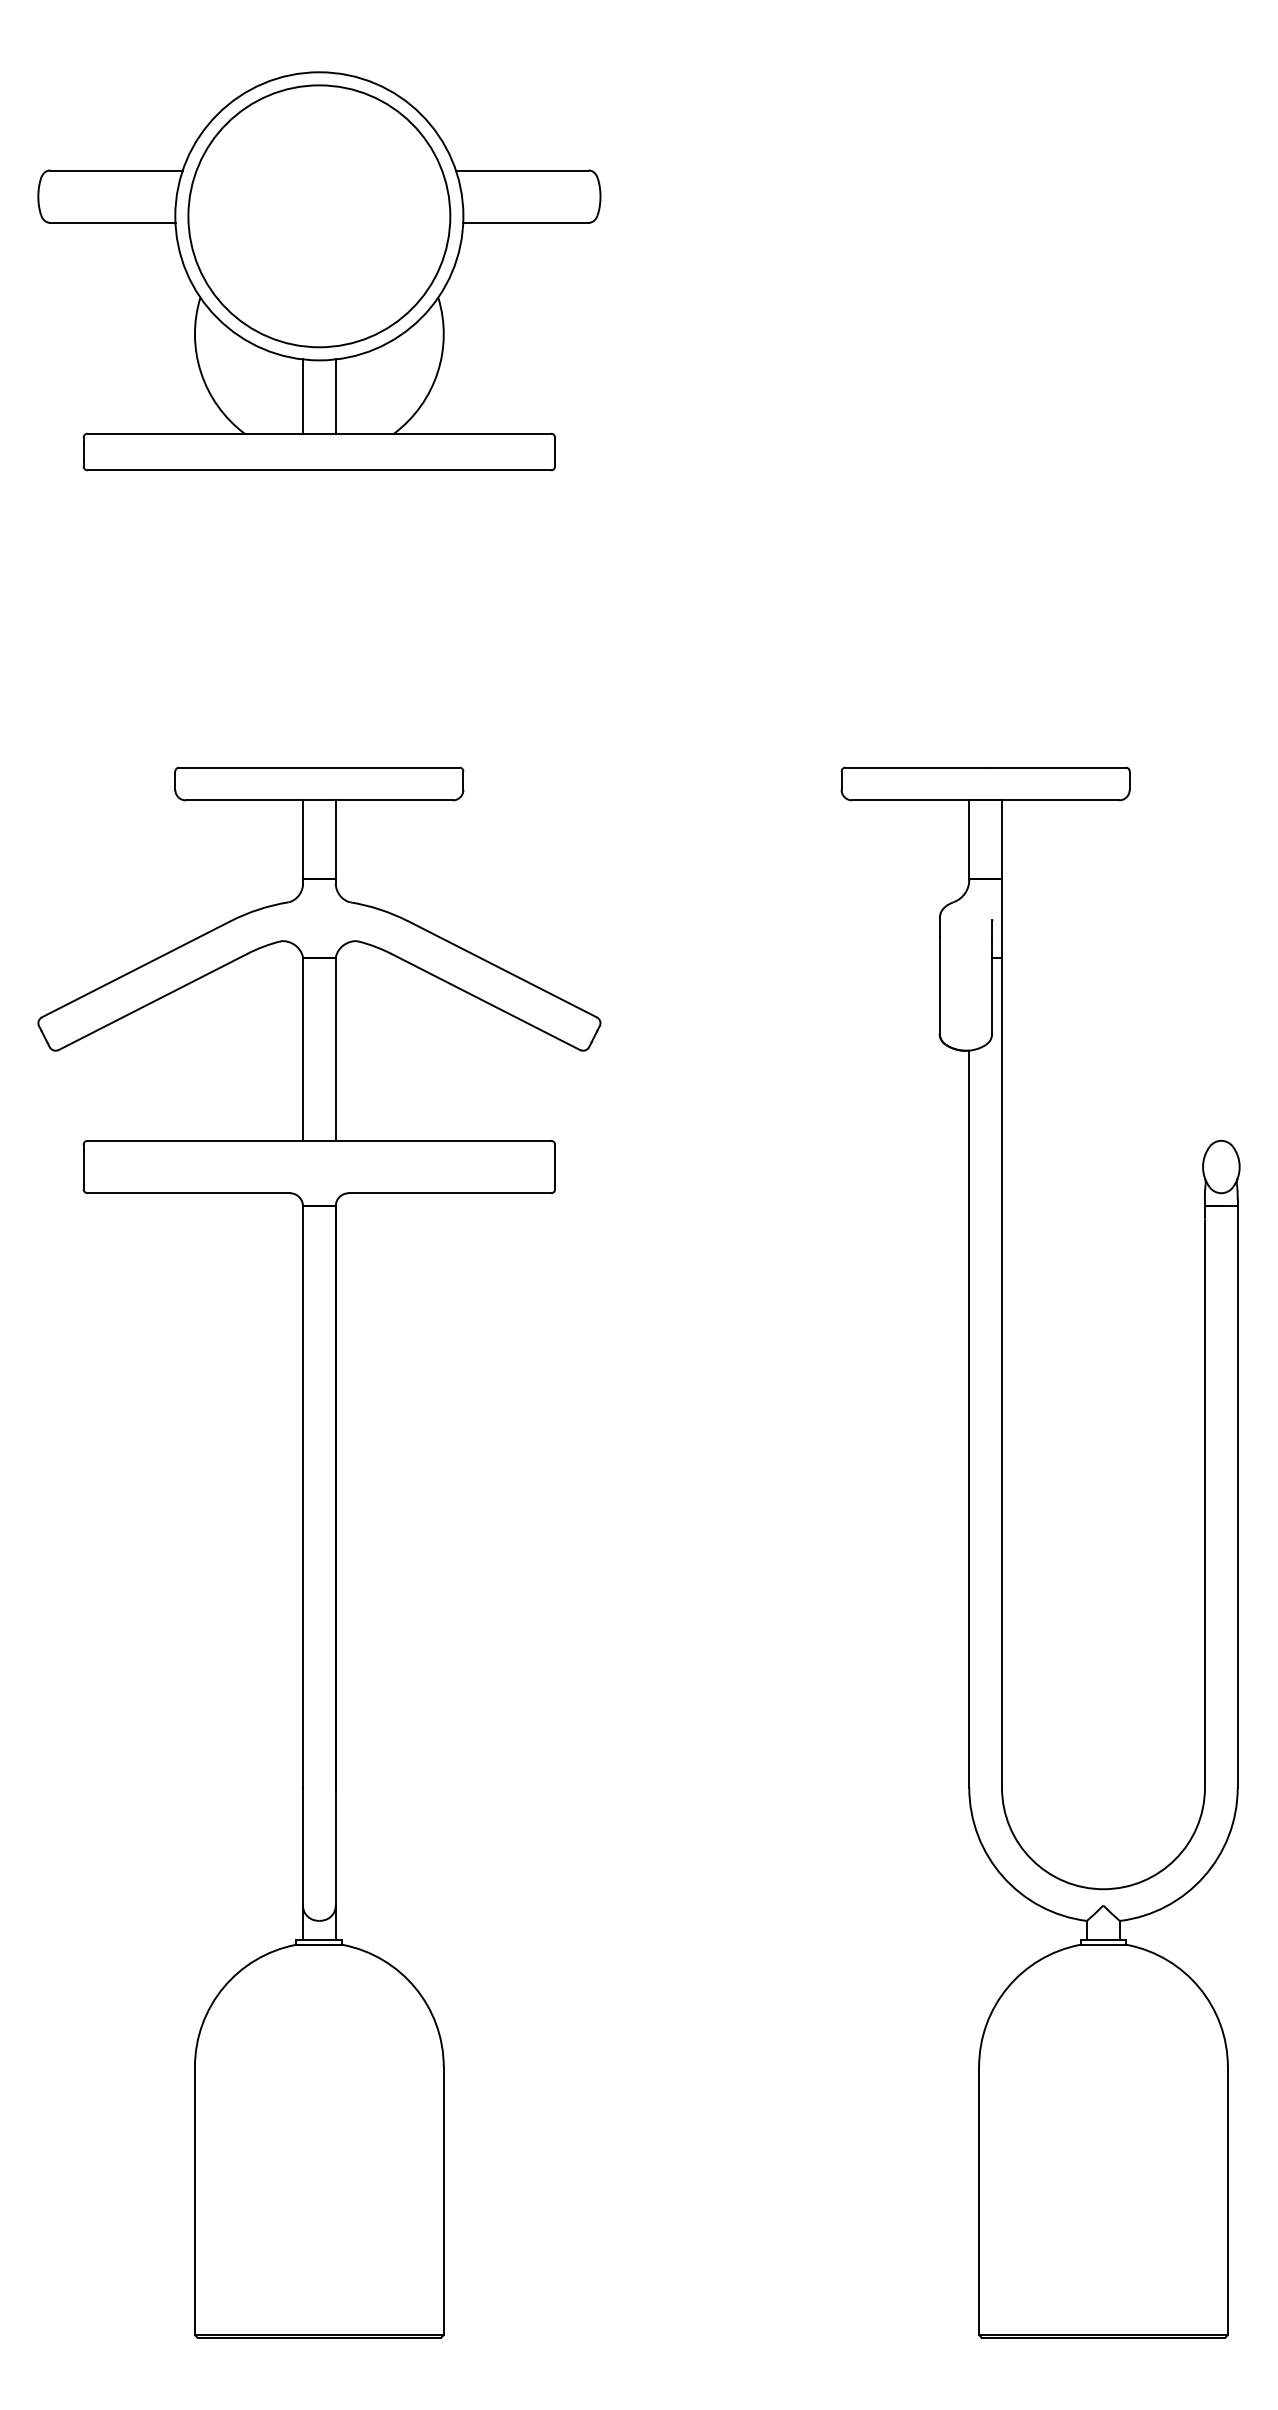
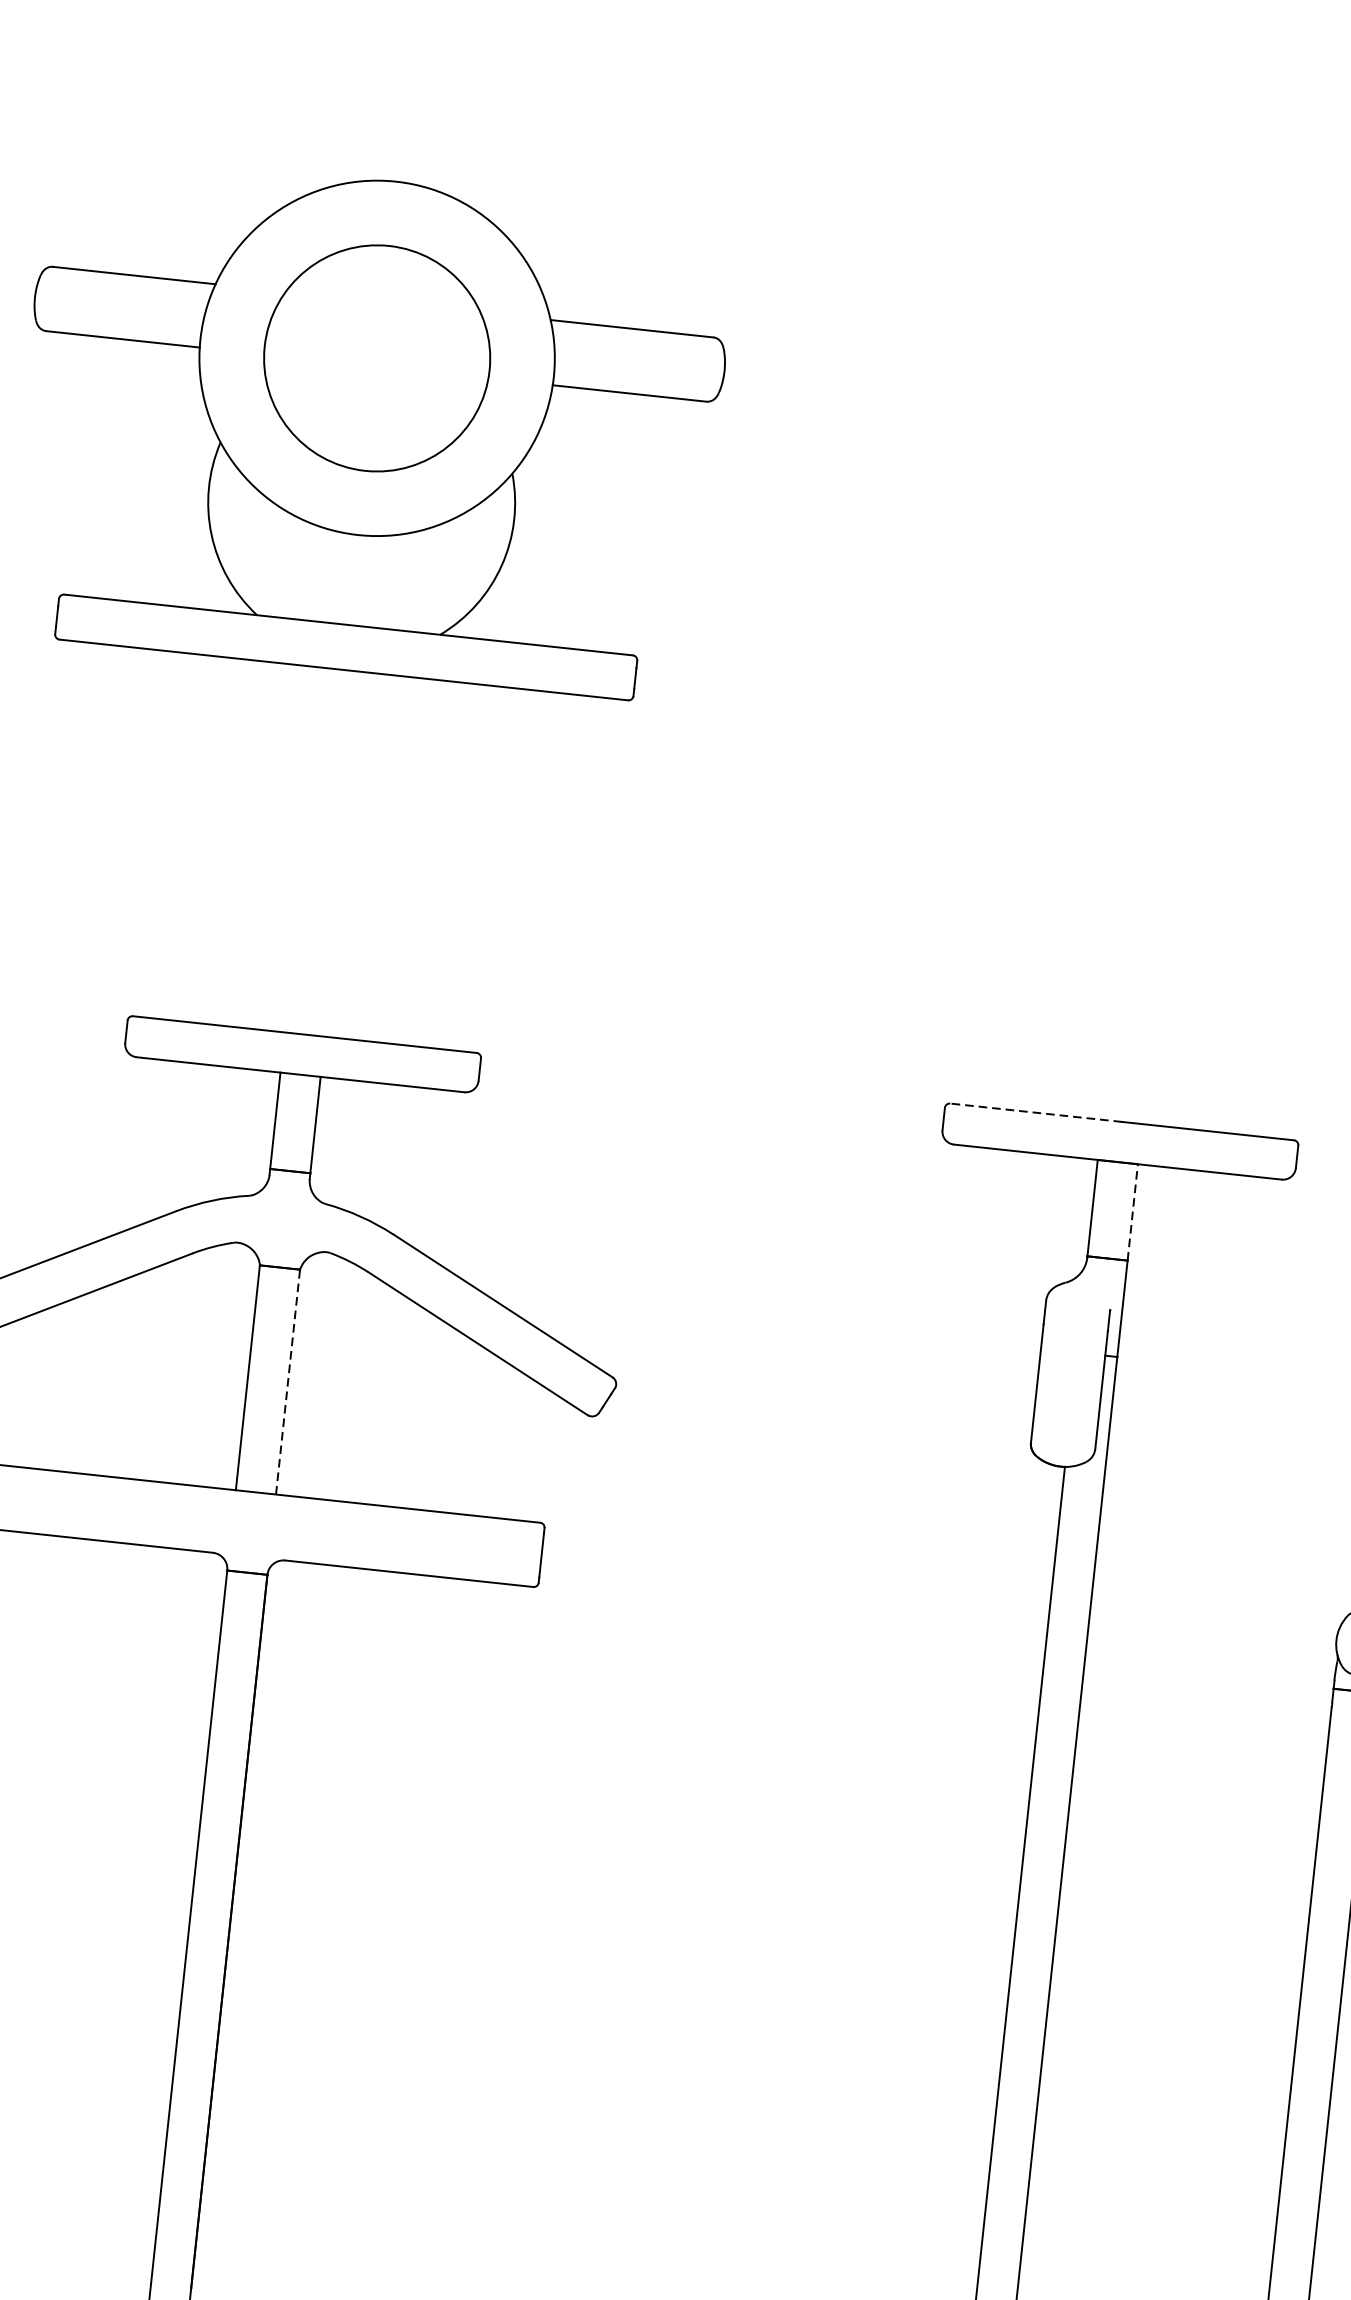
circle: (319, 216) -> (377, 358), size x0.7
line: (303, 396) -> (334, 577), removed
line: (335, 396) -> (373, 581), removed
line: (915, 767) -> (1036, 1112), solid -> dashed
line: (1002, 839) -> (1133, 1212), solid -> dashed
line: (335, 1049) -> (287, 1382), solid -> dashed

